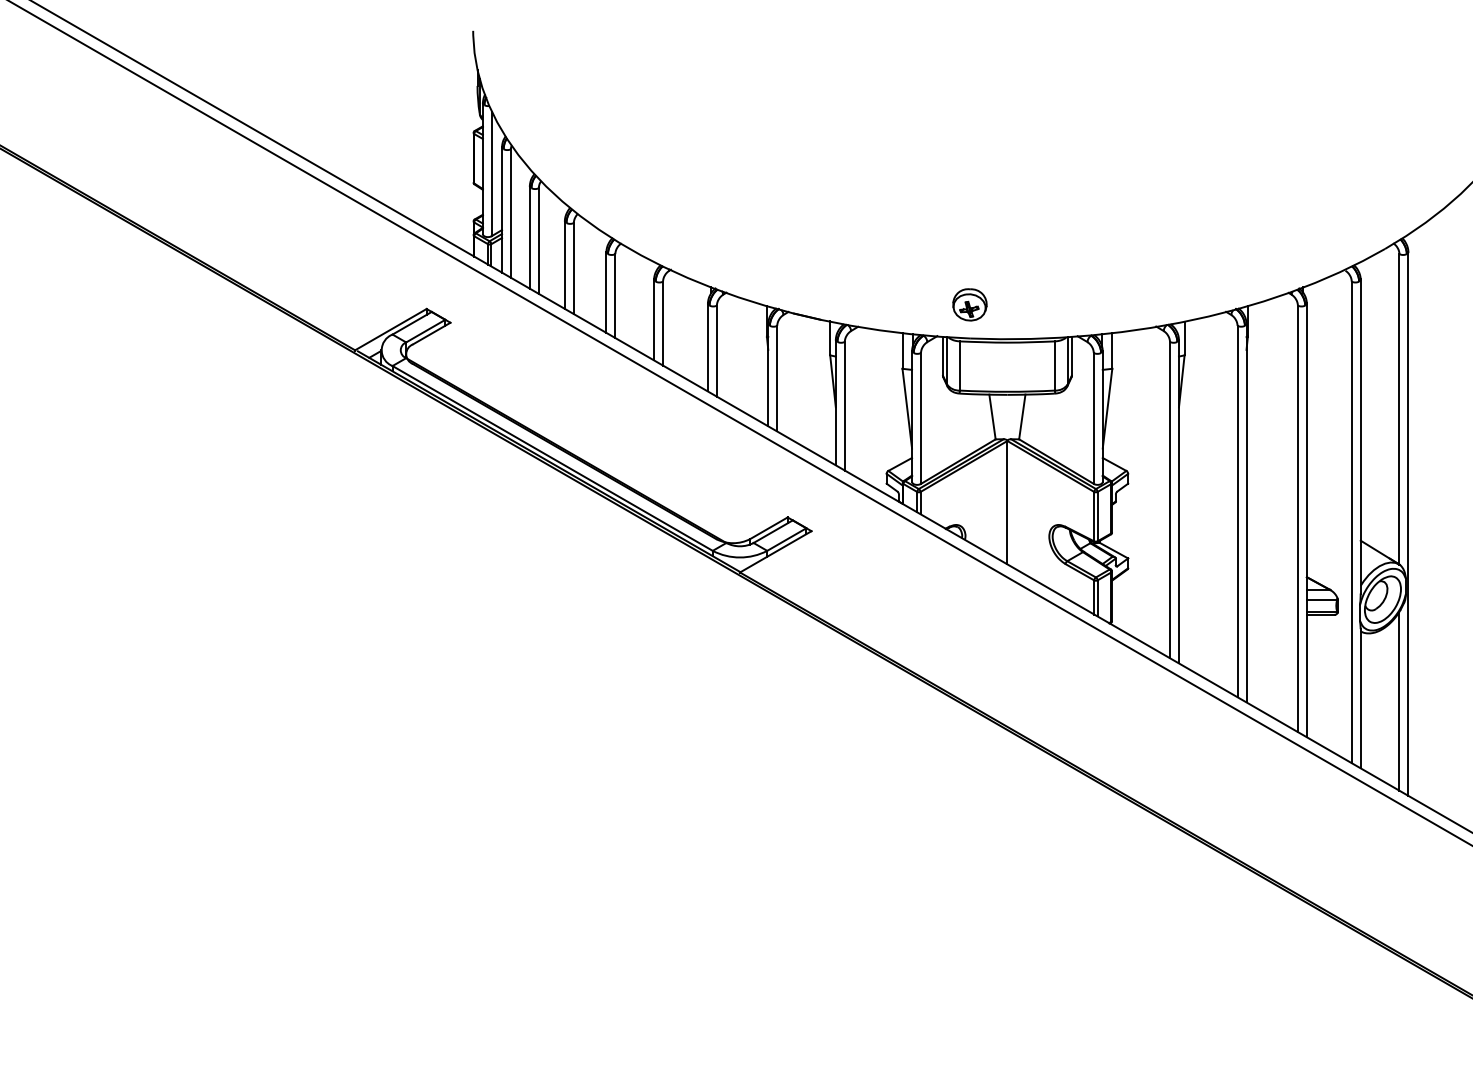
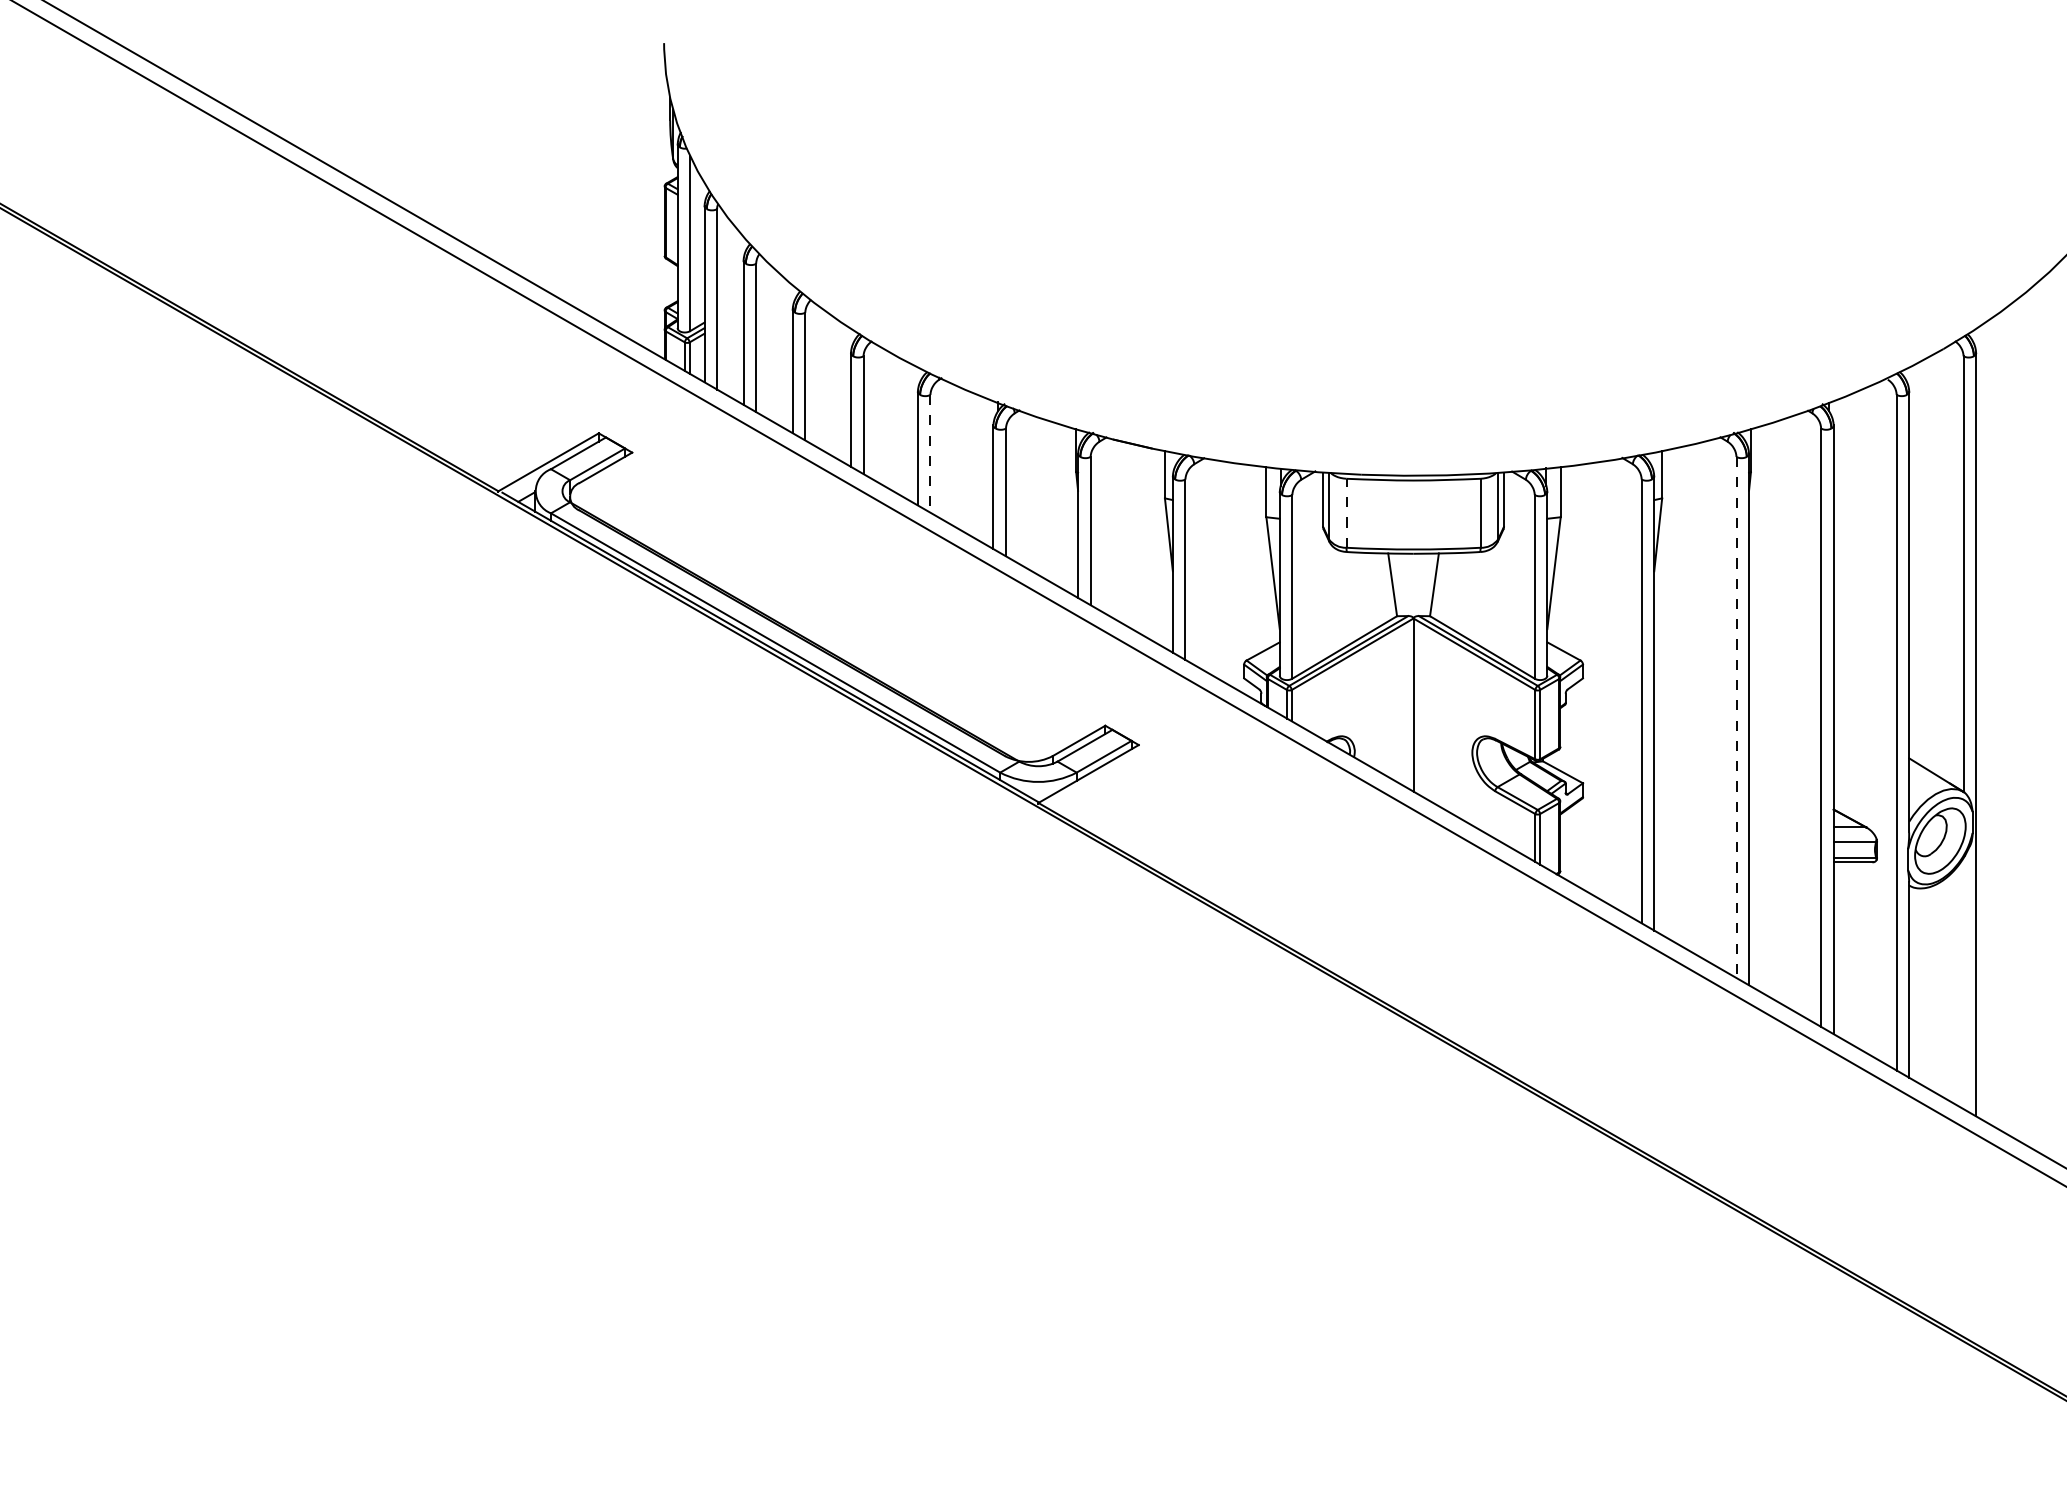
part: (969, 304) -> (1360, 427), removed
line: (663, 323) -> (930, 453), solid -> dashed
line: (959, 365) -> (1346, 512), solid -> dashed
line: (1237, 511) -> (1736, 717), solid -> dashed
line: (1399, 701) -> (1963, 983), removed

